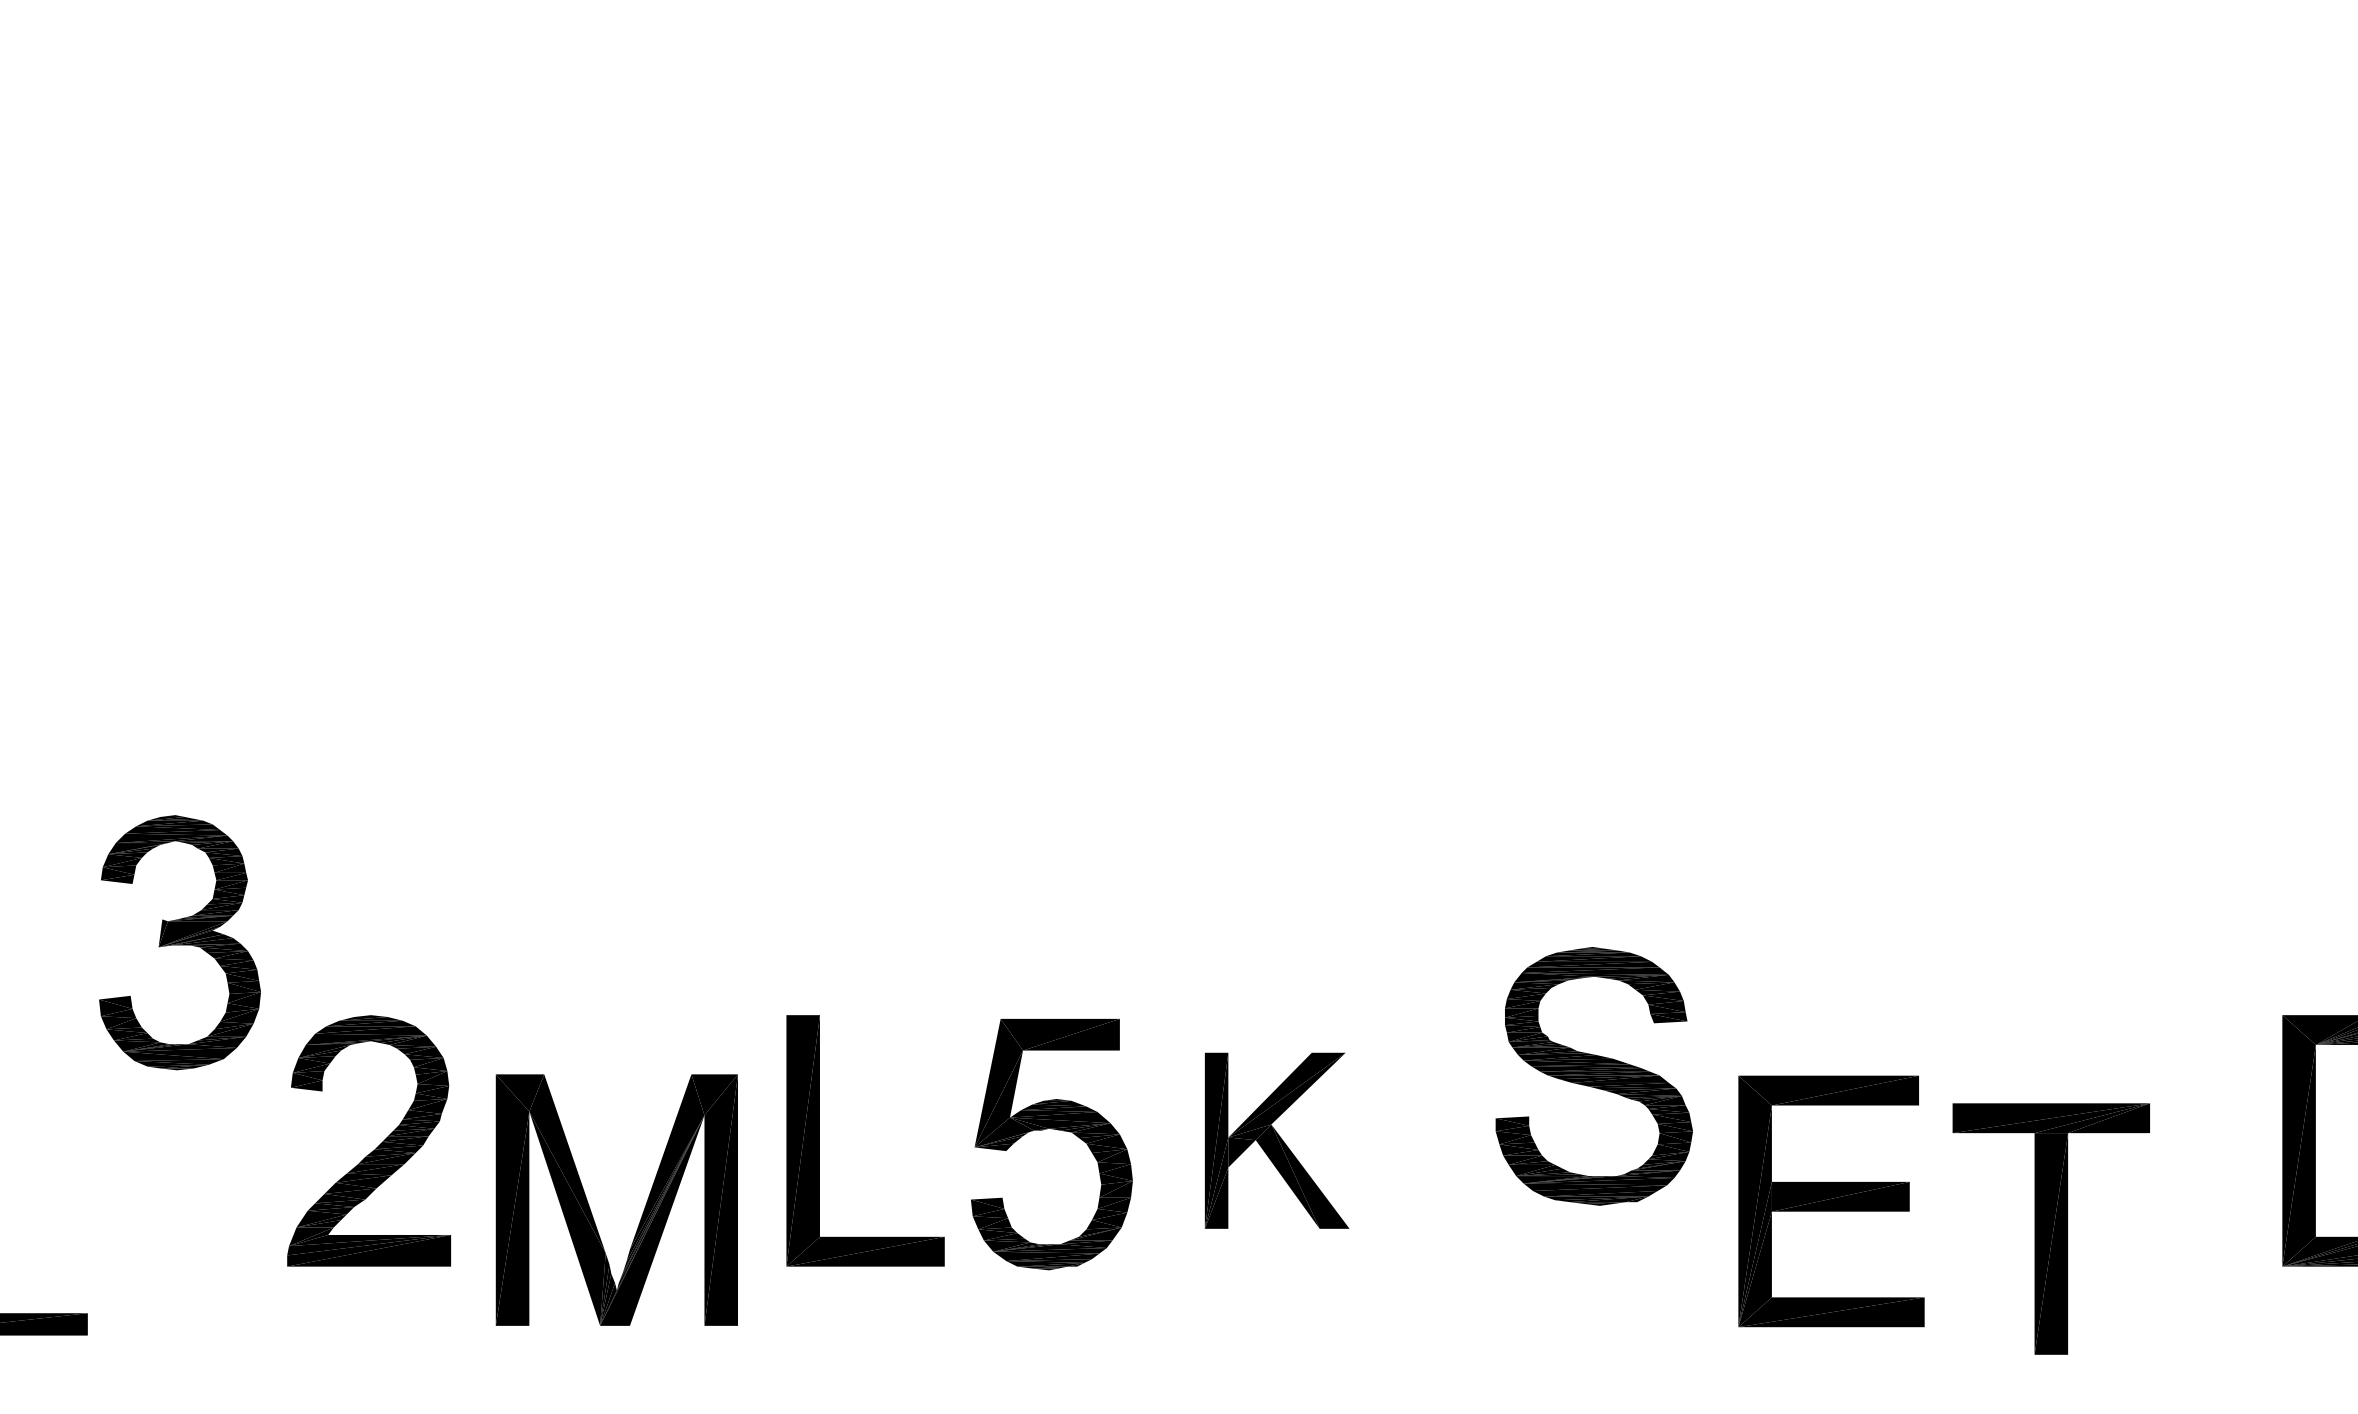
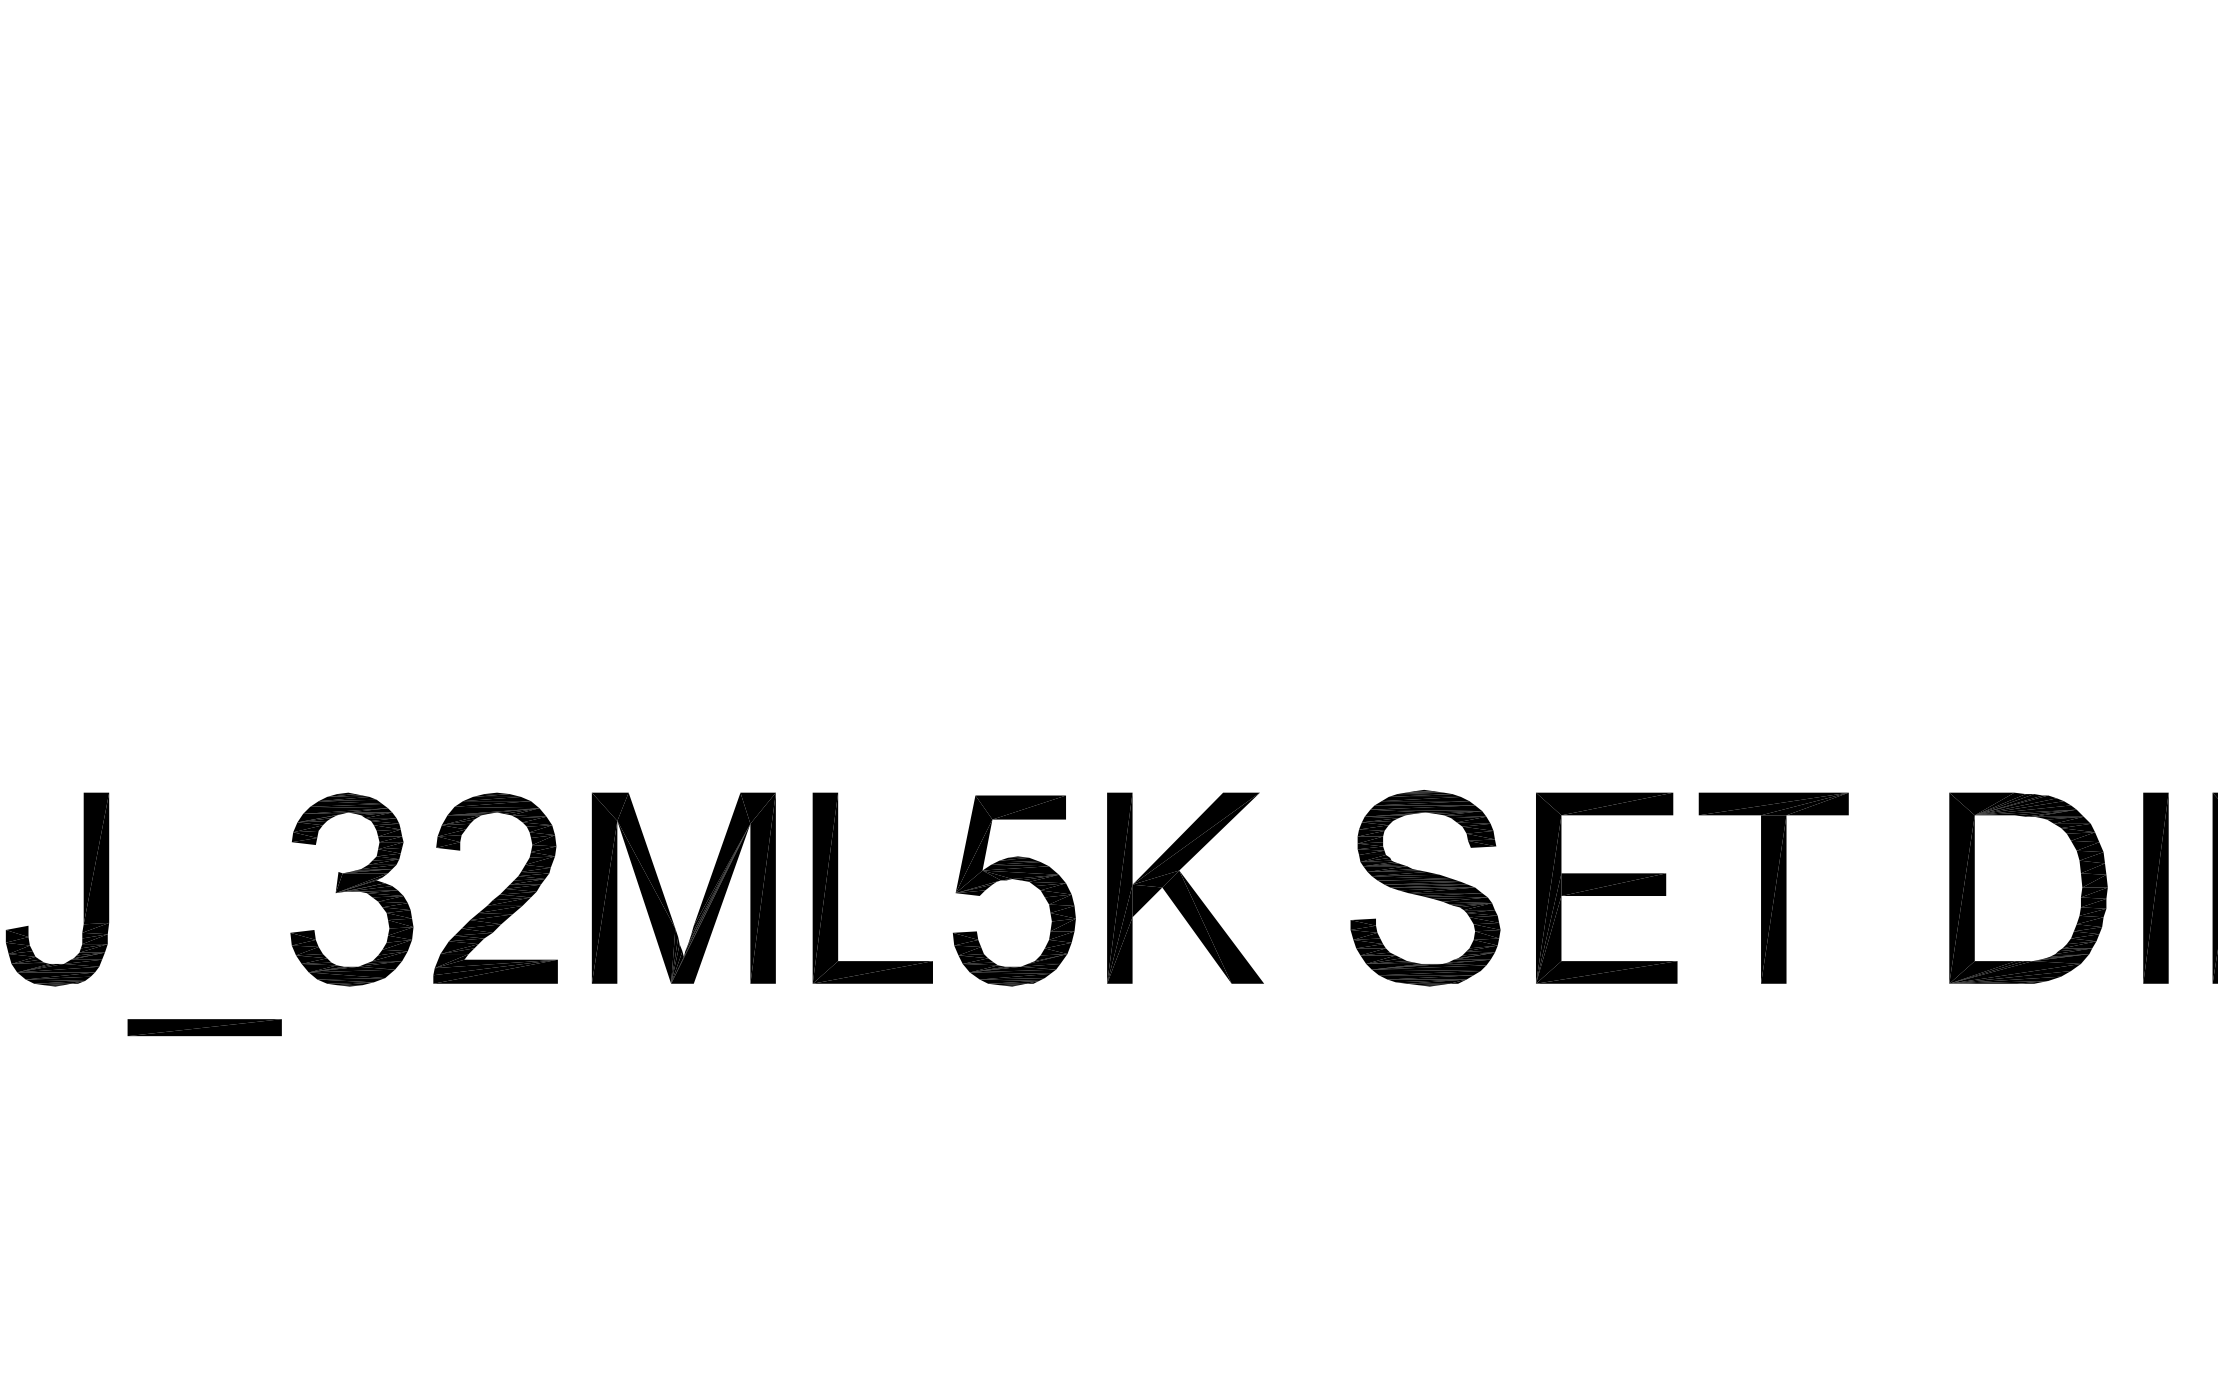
part: (179, 942) -> (351, 889), moved
part: (1594, 1076) -> (1425, 888), moved
part: (1277, 1139) -> (1185, 887), size x1.43
part: (1831, 1200) -> (1606, 887), moved
part: (590, 1207) -> (663, 893), moved
part: (2050, 1228) -> (1773, 887), moved

